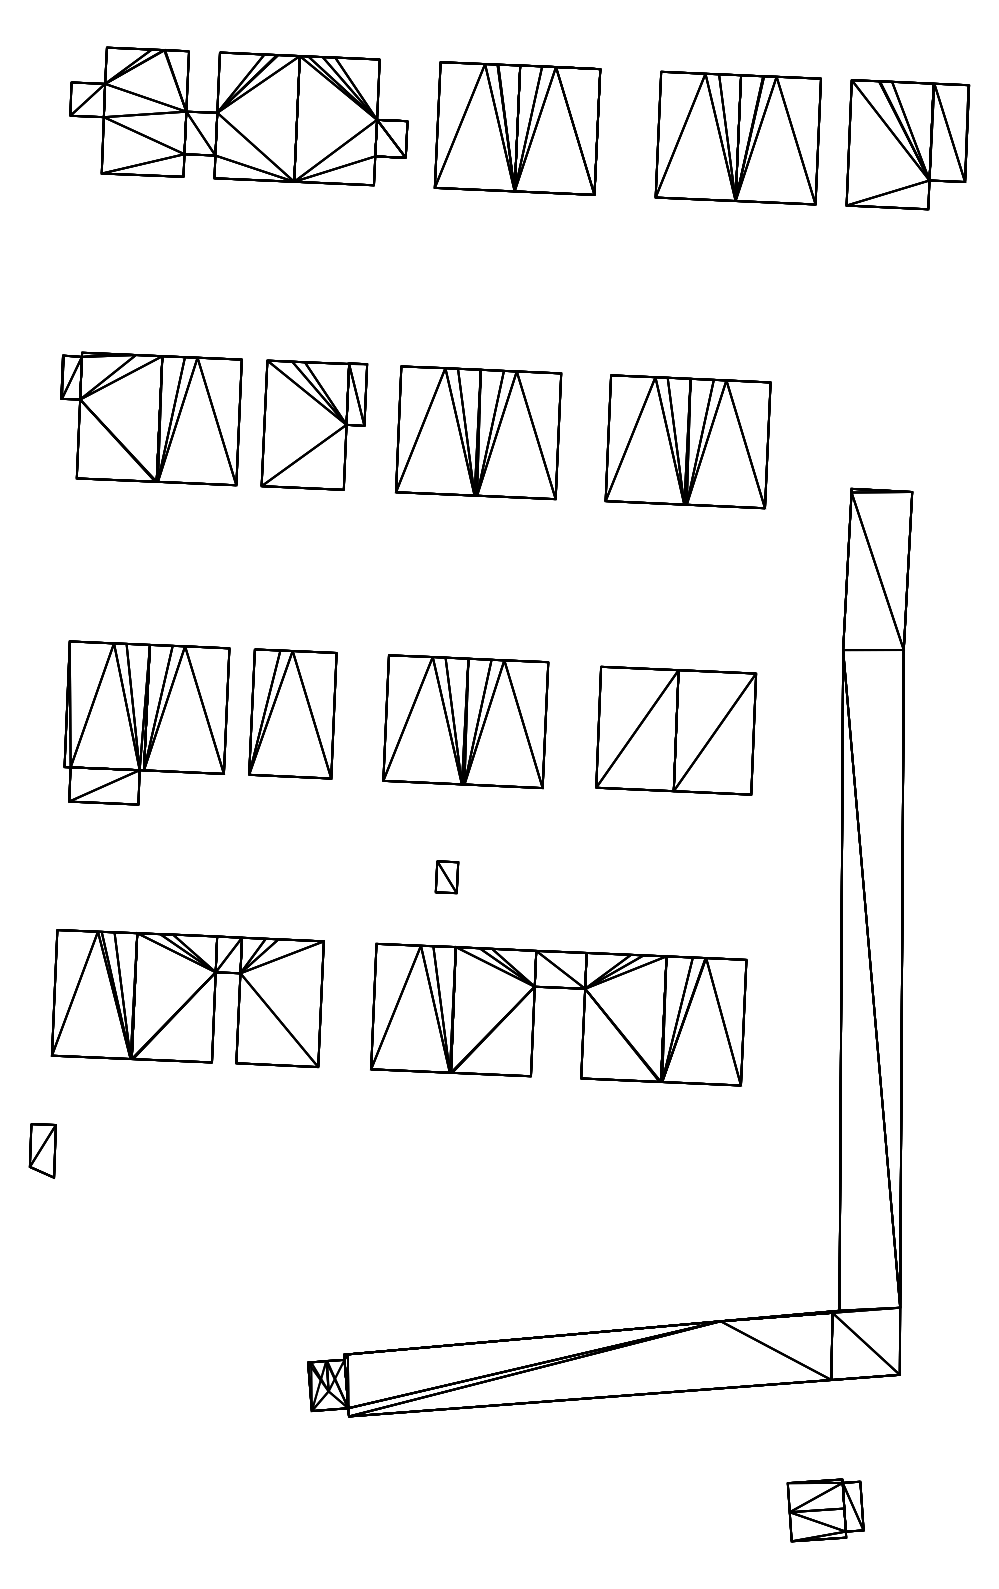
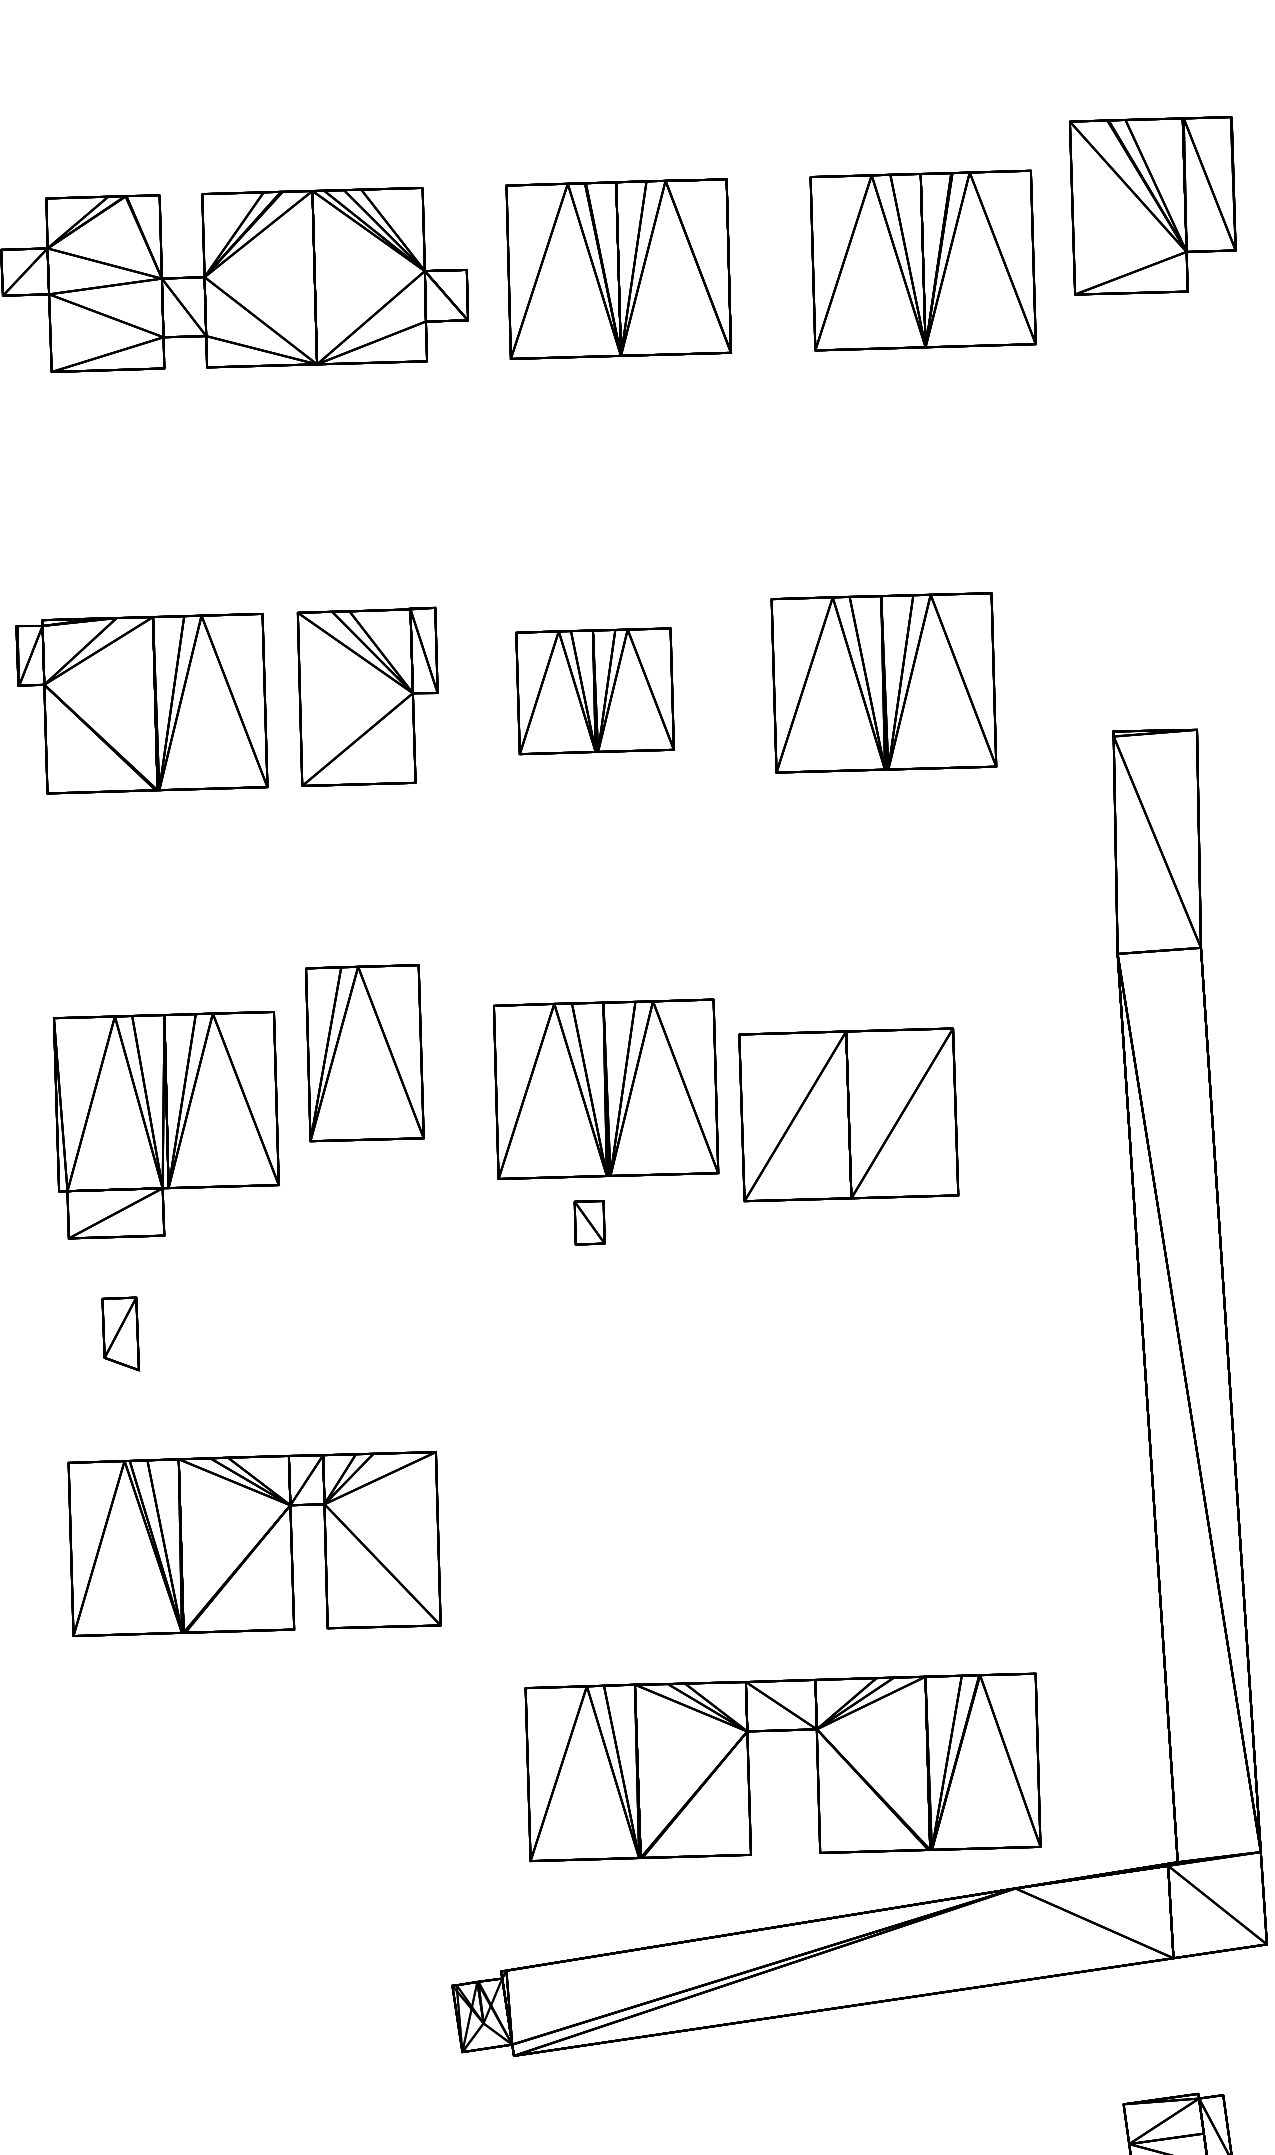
part: (907, 144) -> (1152, 204), moved
part: (478, 432) -> (595, 690), size x0.7
part: (292, 713) -> (364, 1052), moved
part: (676, 730) -> (849, 1114), moved
part: (446, 877) -> (589, 1223), moved
part: (187, 998) -> (254, 1544), moved
part: (534, 1014) -> (749, 1769), moved
part: (42, 1150) -> (120, 1334), moved

